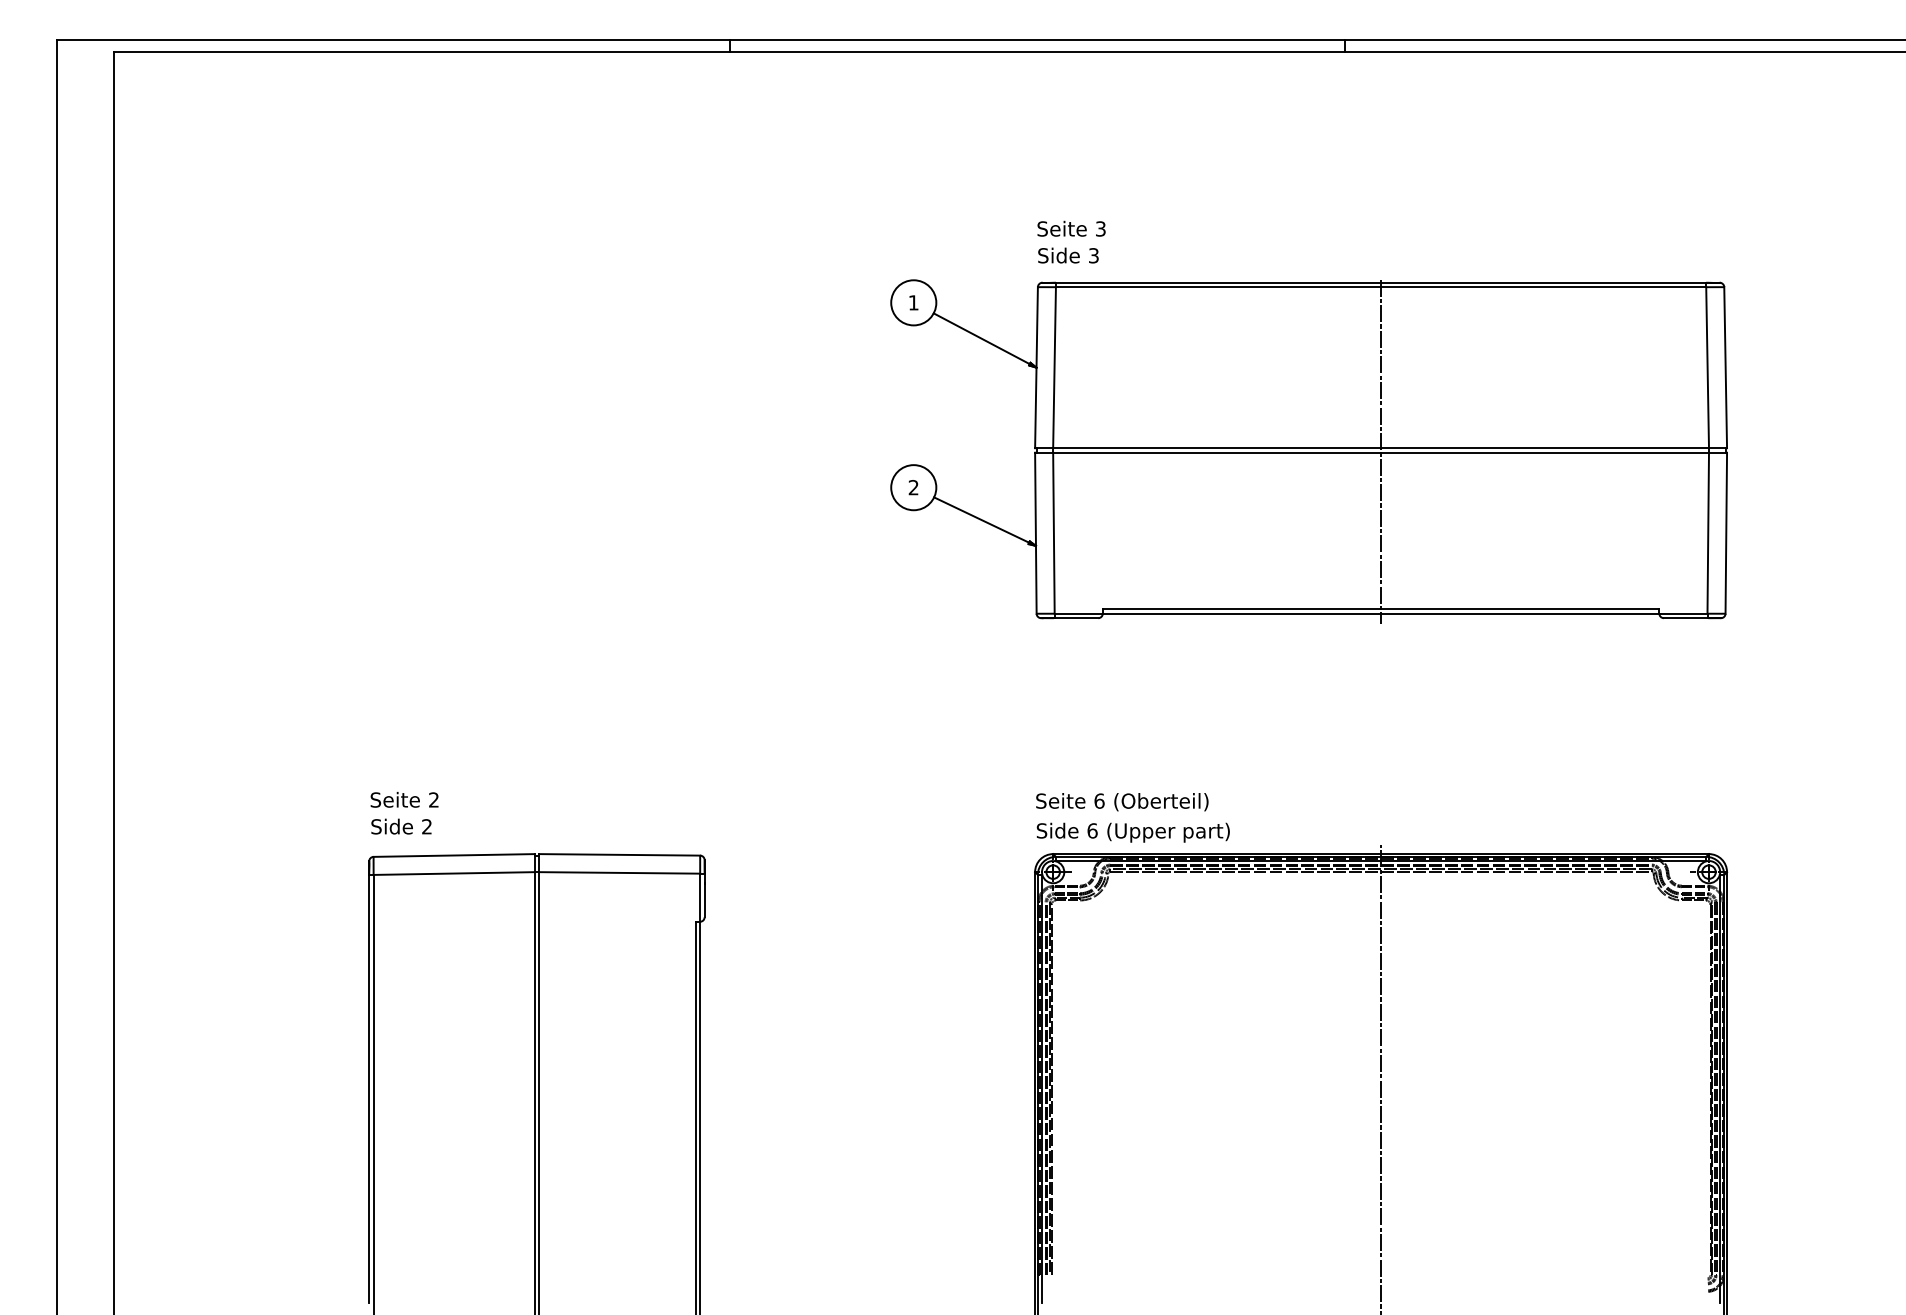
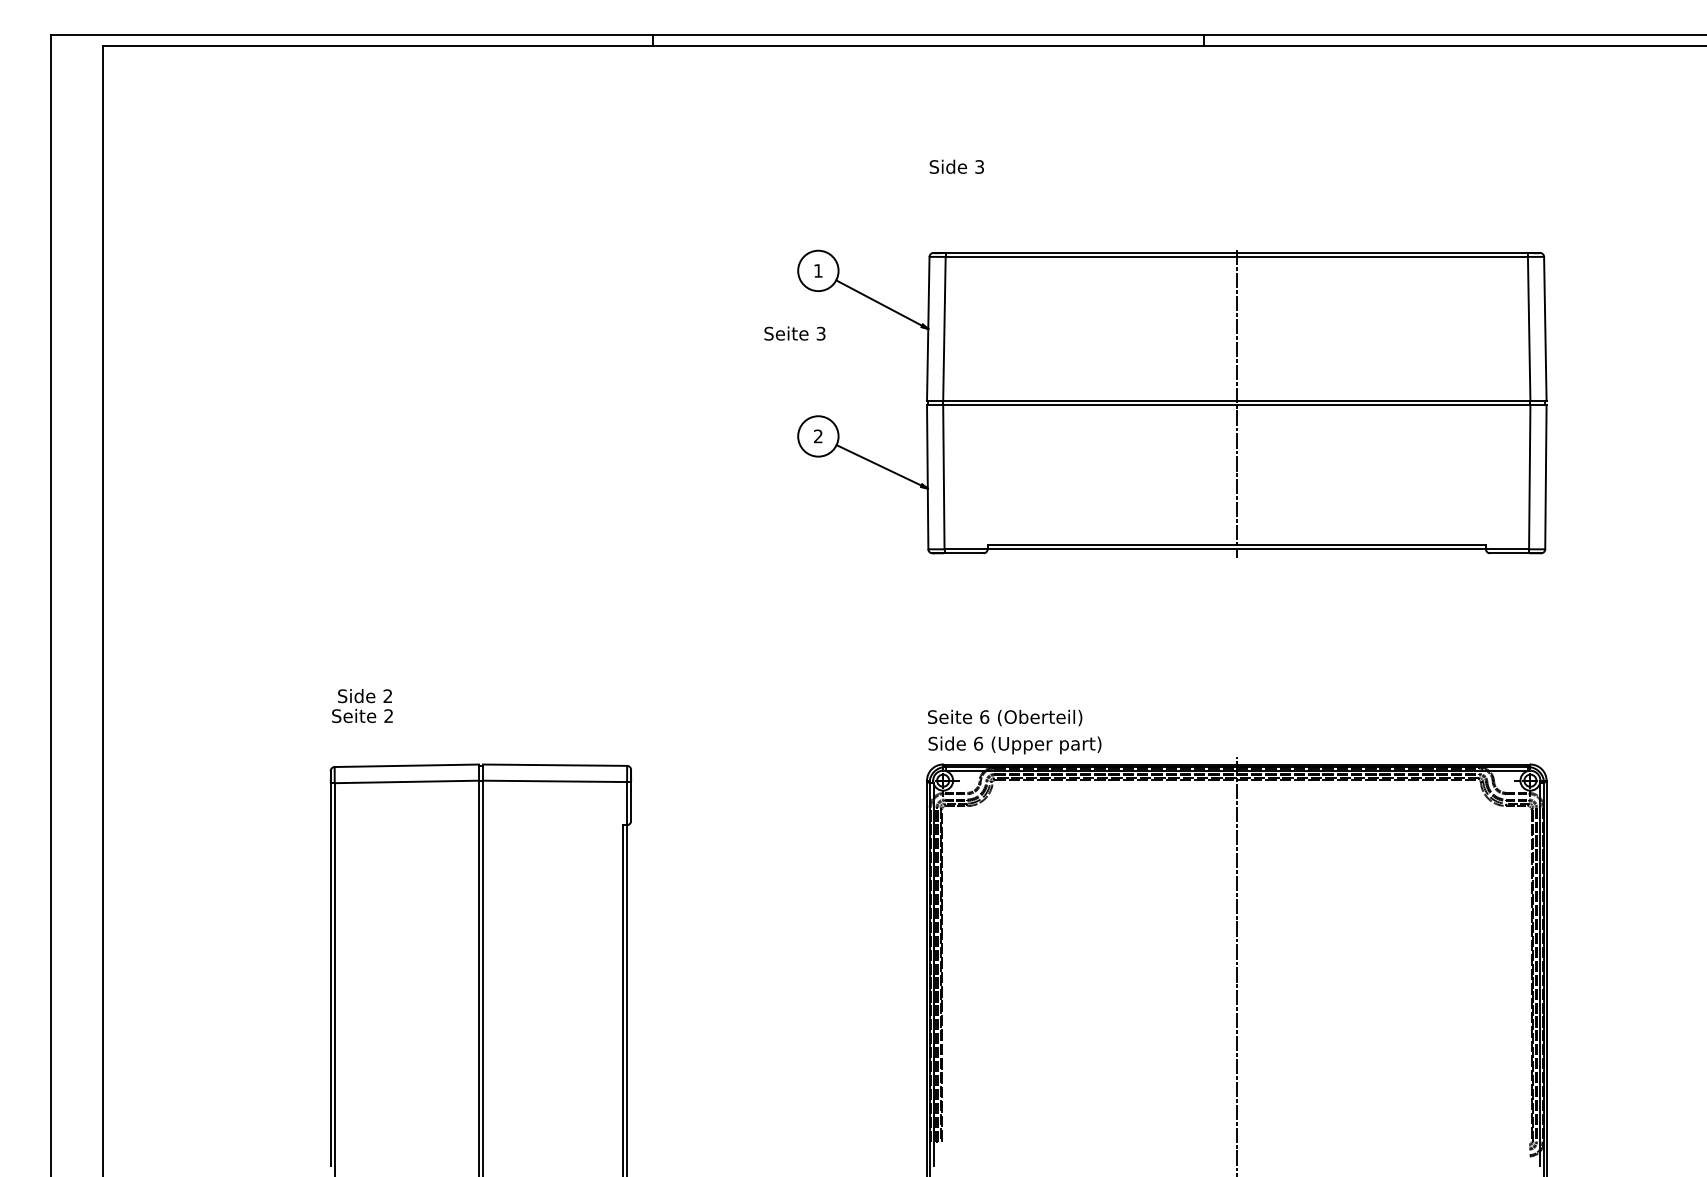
text: (1071, 228) -> (794, 333), moved
text: (1068, 255) -> (956, 166), moved
text: (401, 826) -> (365, 695), moved

